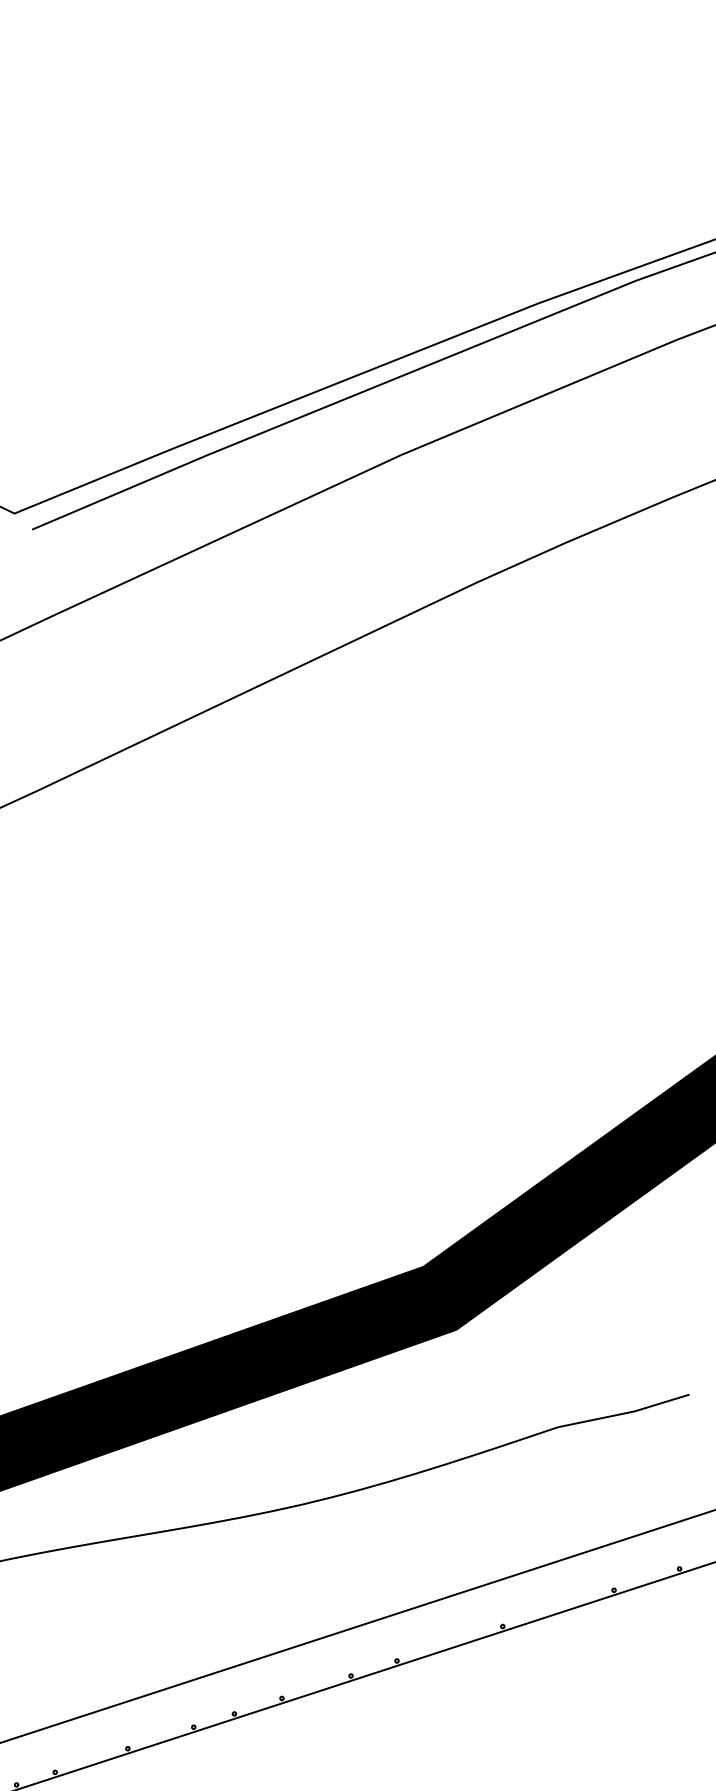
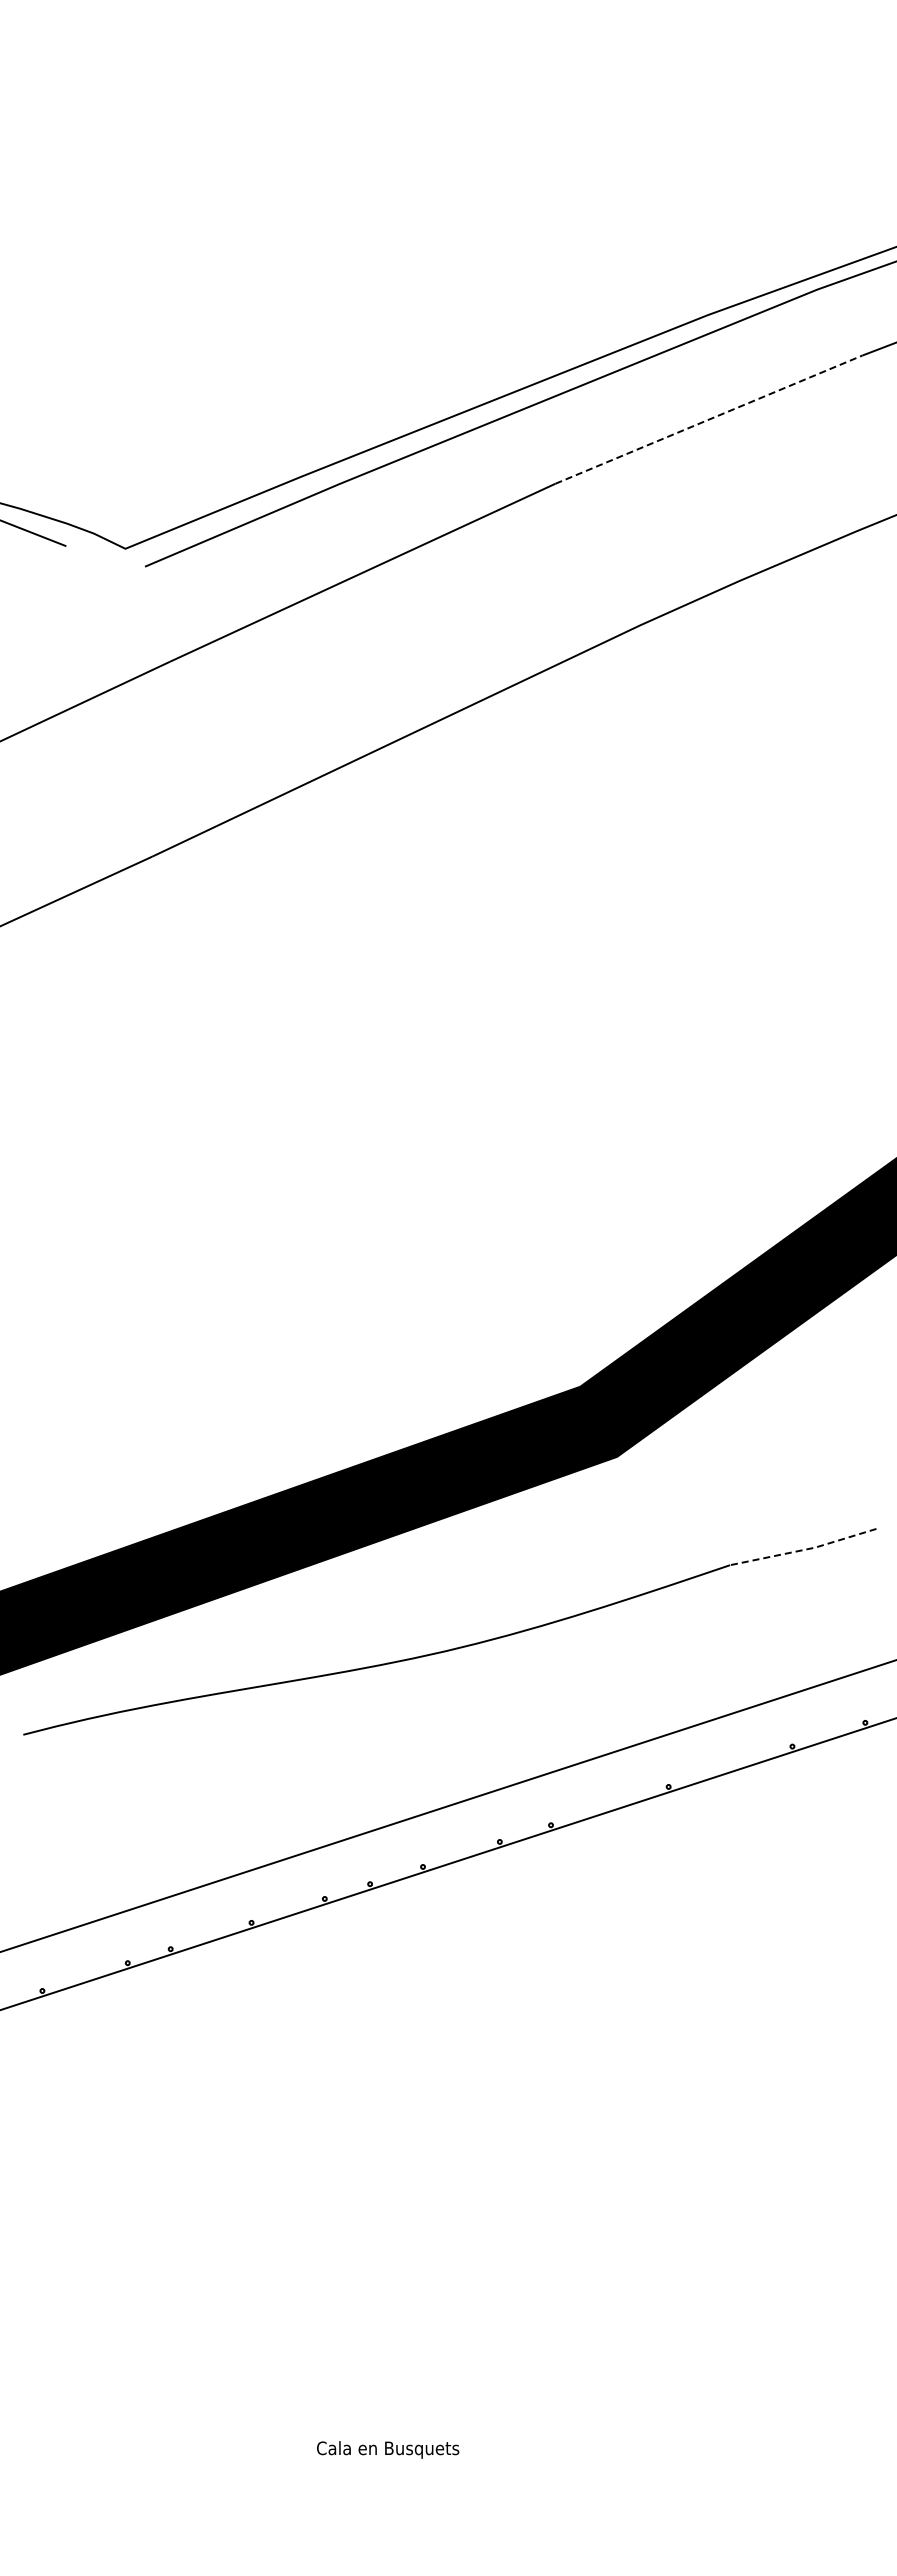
line: (539, 397) -> (709, 419), solid -> dashed
line: (624, 1413) -> (804, 1549), solid -> dashed

